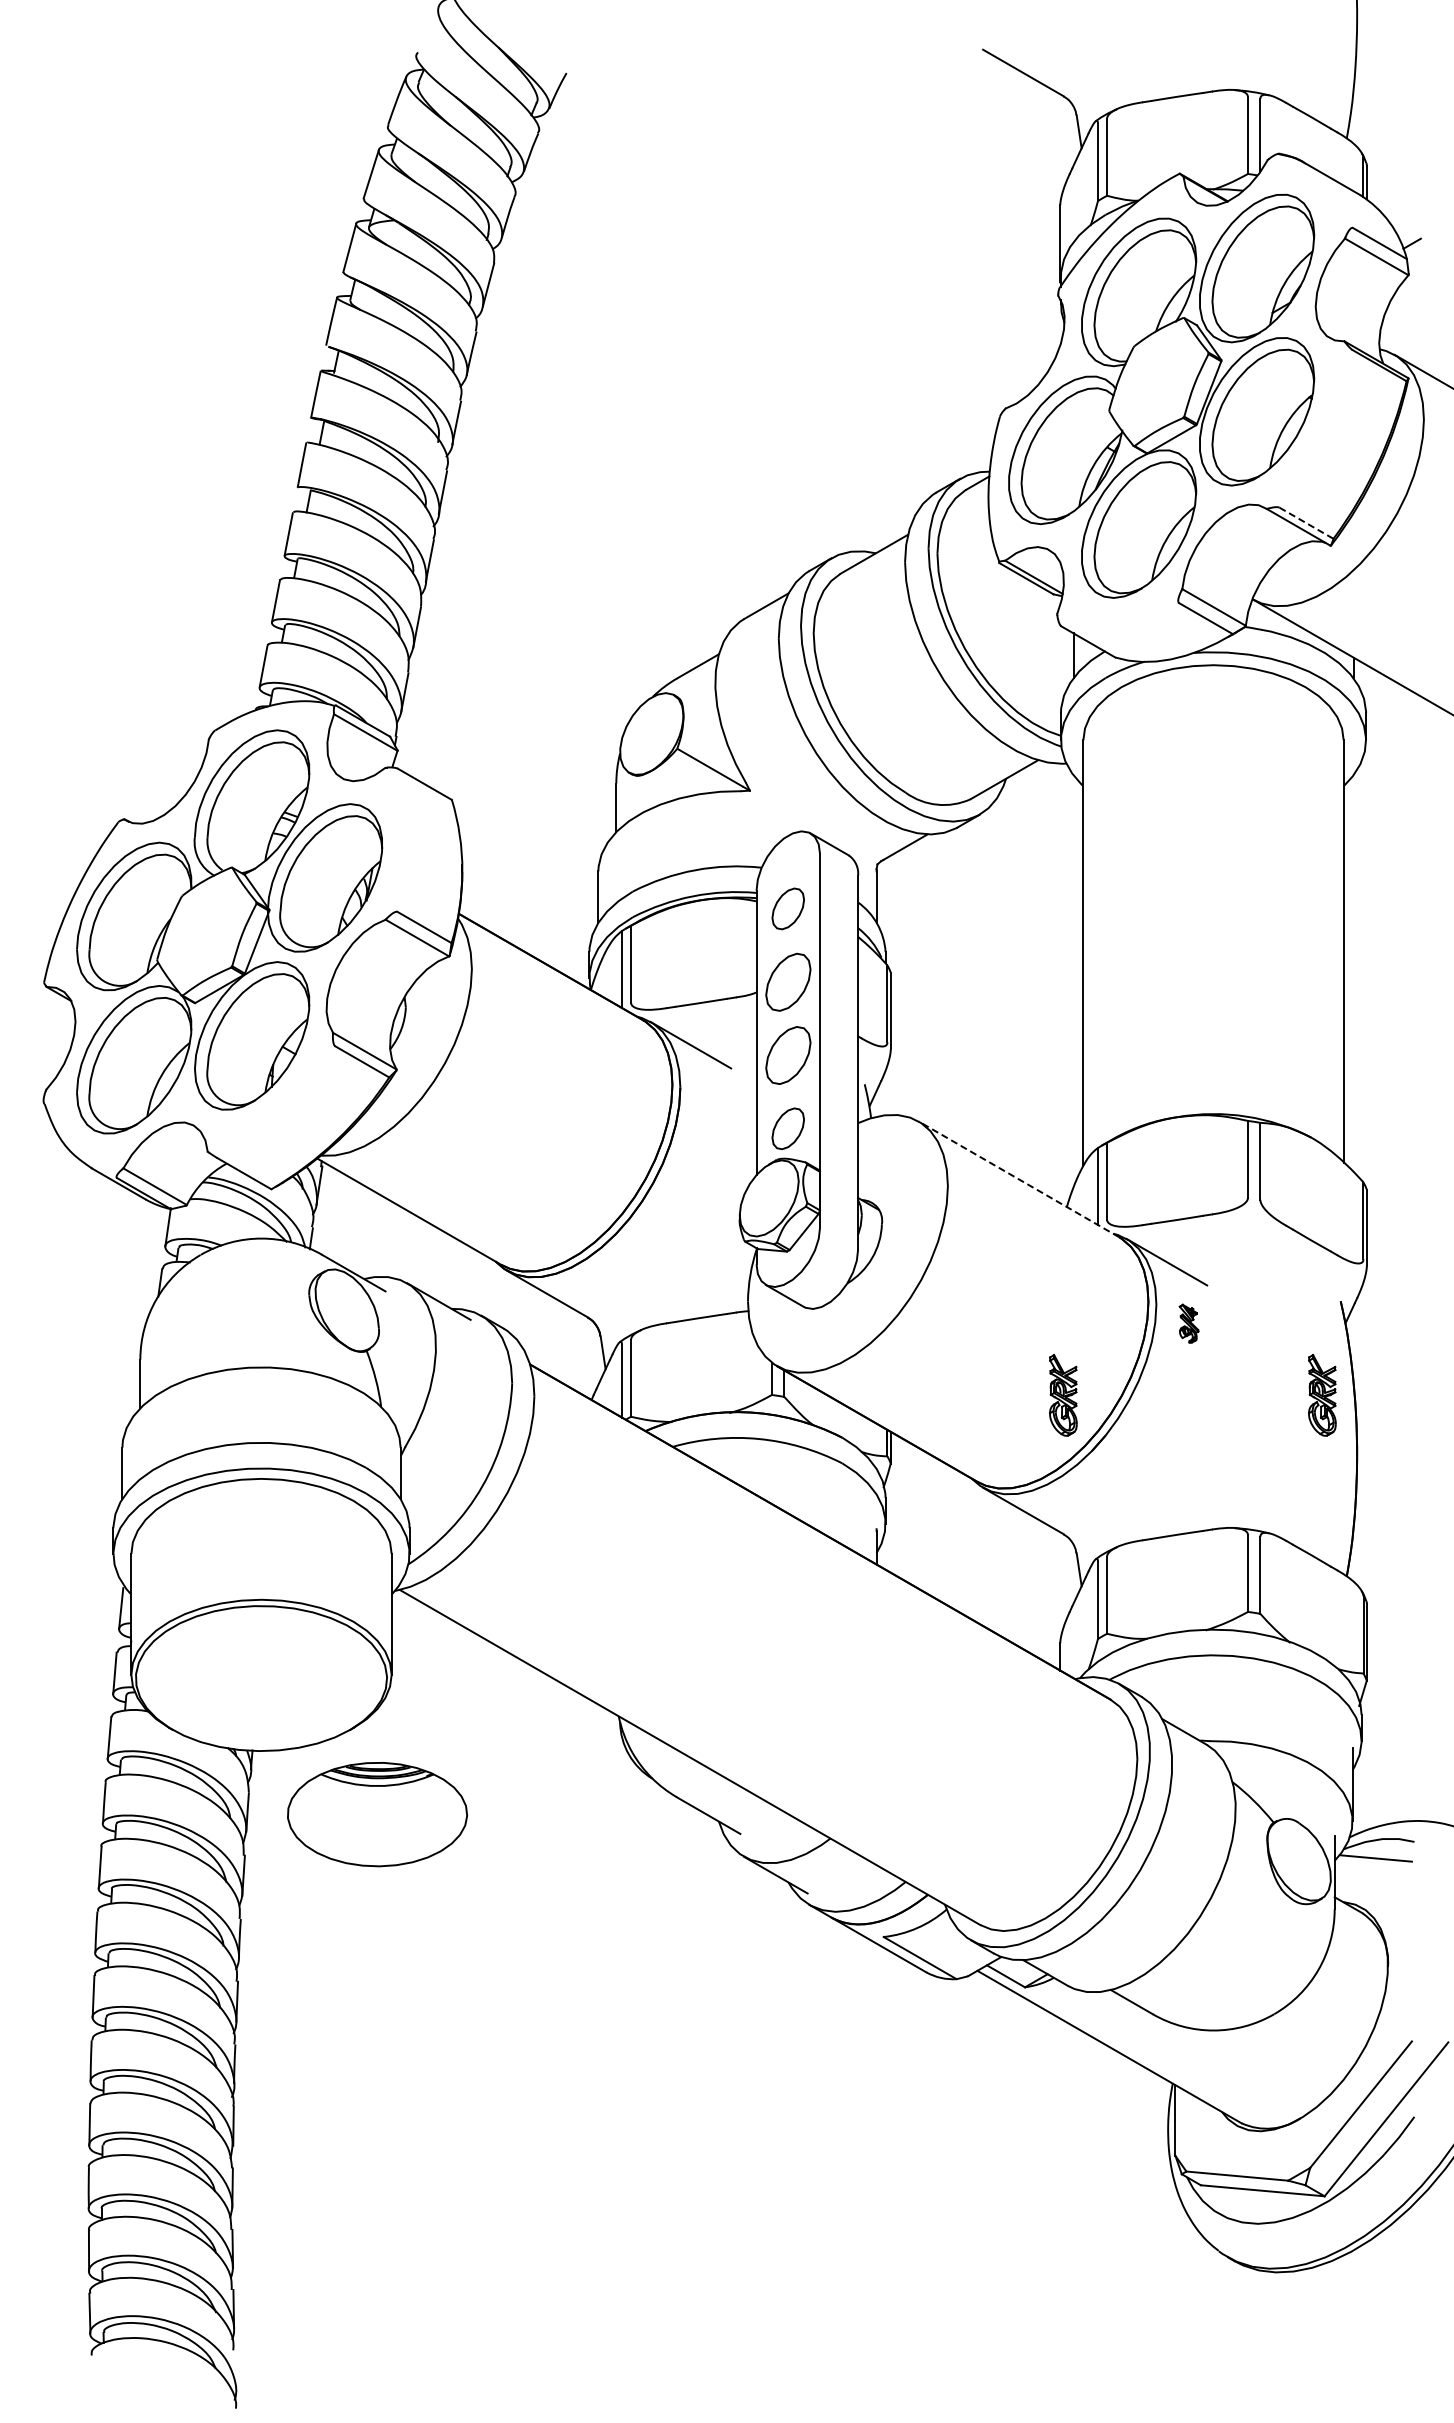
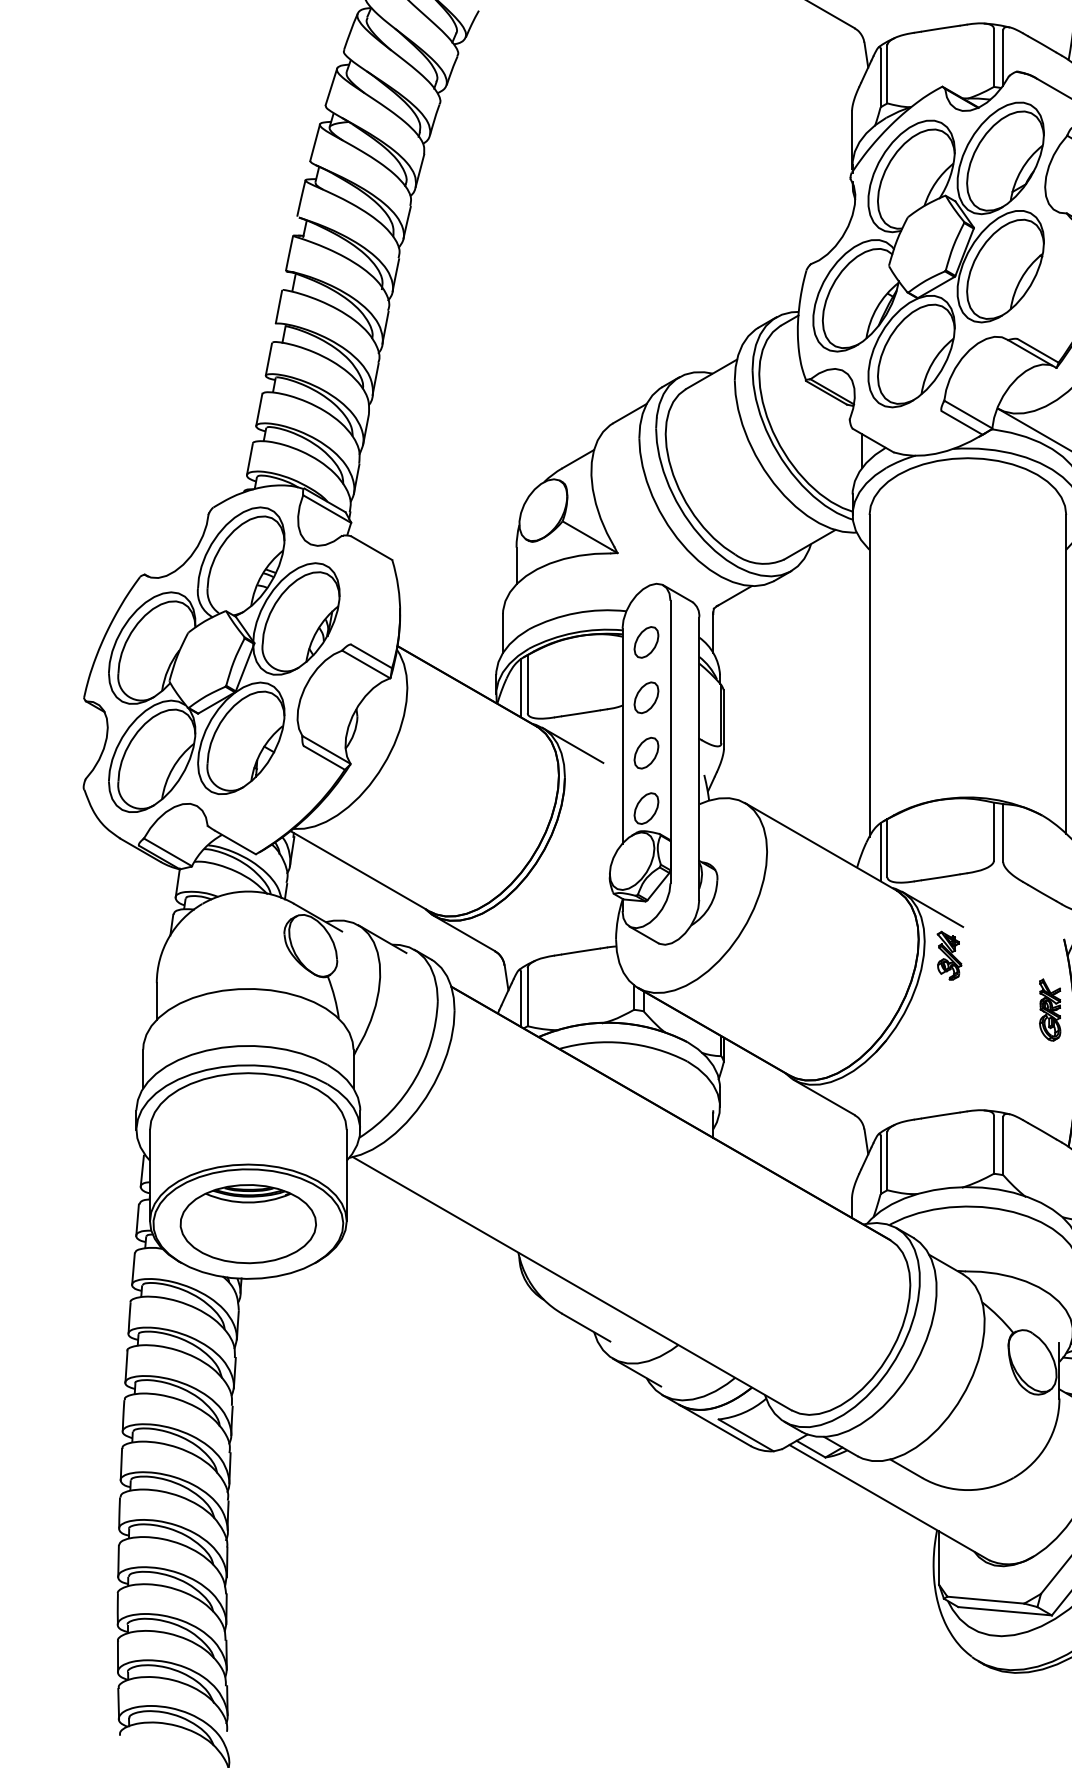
line: (1306, 523) -> (1038, 351), dashed -> solid
part: (787, 981) -> (645, 697), size x0.71
part: (787, 1055) -> (645, 753), size x0.71
line: (1018, 1179) -> (820, 846), dashed -> solid
part: (1188, 1323) -> (948, 955), size x1.67
part: (1063, 1395) -> (854, 1010), removed
part: (377, 1814) -> (248, 1224), moved

